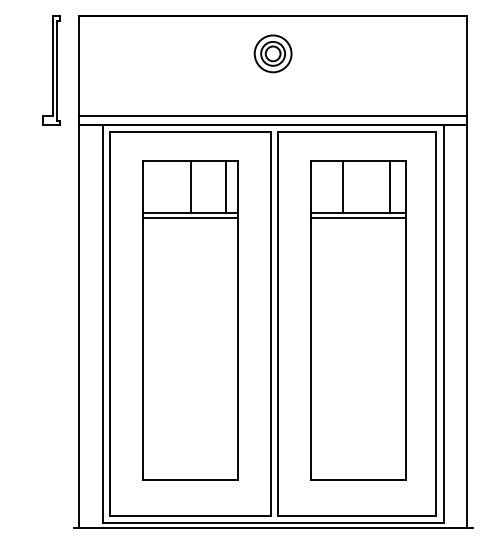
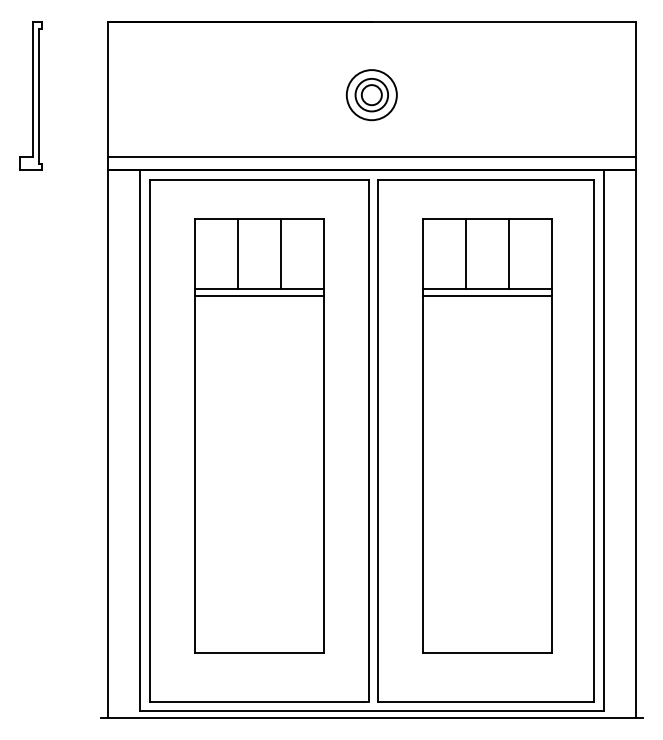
part: (272, 54) -> (371, 95), moved
part: (50, 70) -> (30, 95), moved
line: (190, 186) -> (237, 253), moved
line: (225, 186) -> (280, 253), moved
line: (390, 186) -> (509, 253), moved

